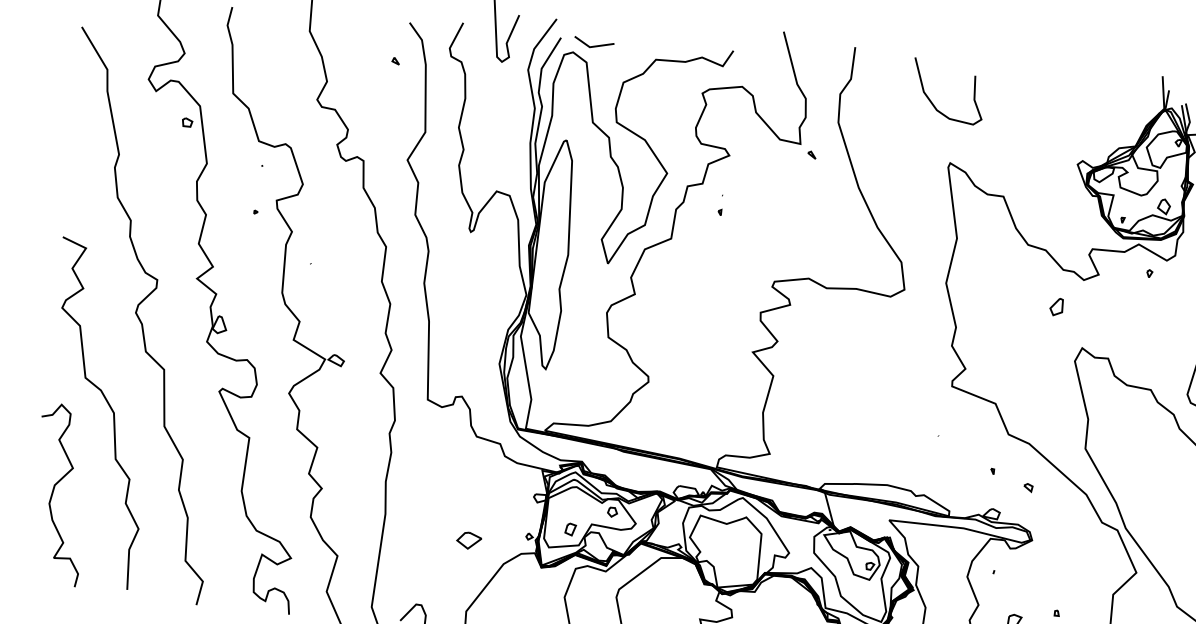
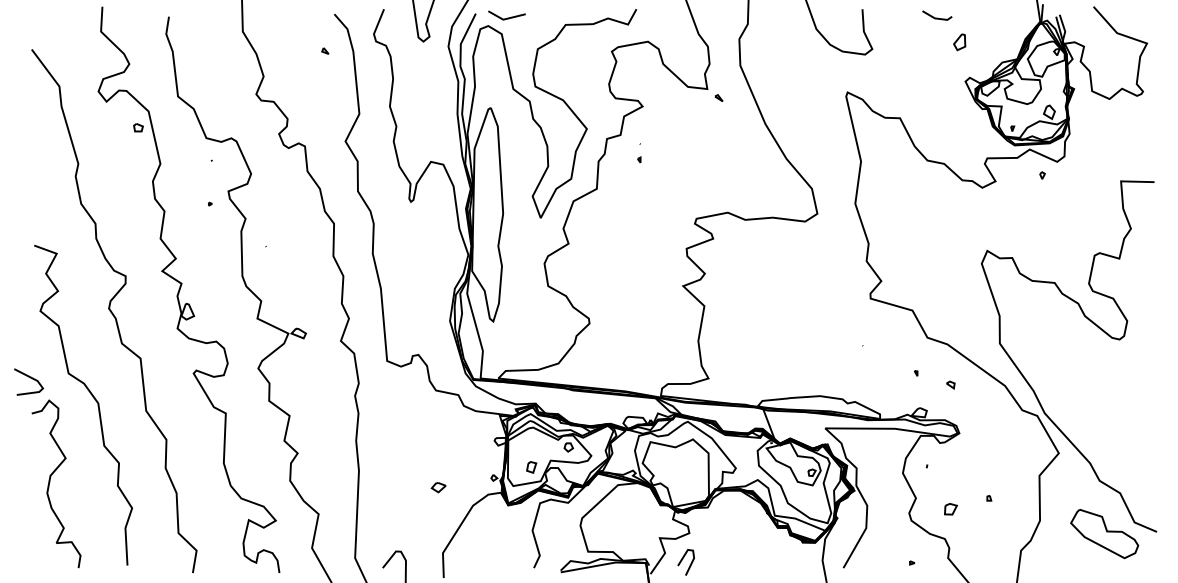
line: (1054, 92) -> (937, 17), added
part: (1056, 307) -> (959, 42), moved
line: (44, 378) -> (30, 378), added
part: (468, 540) -> (438, 487), size x0.62

